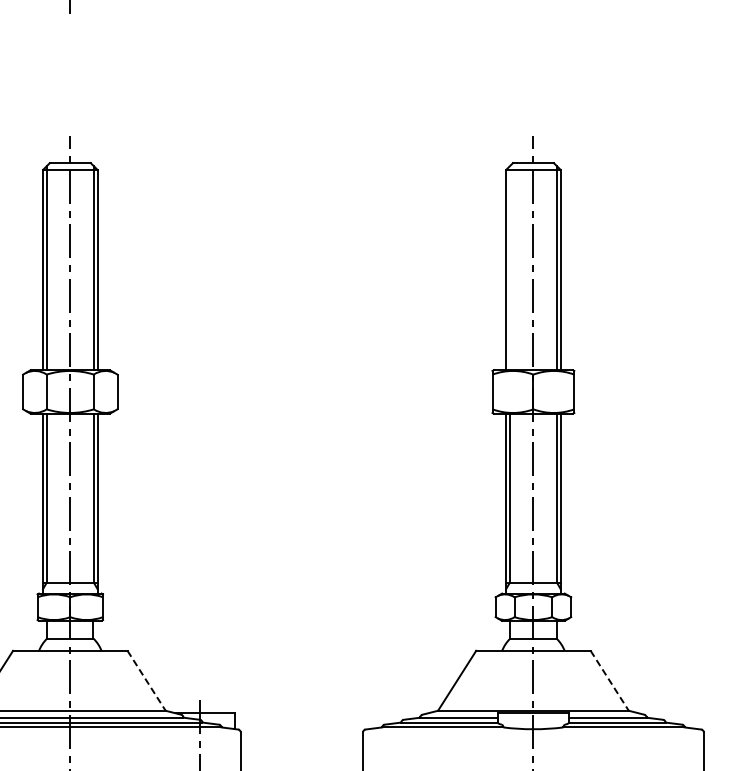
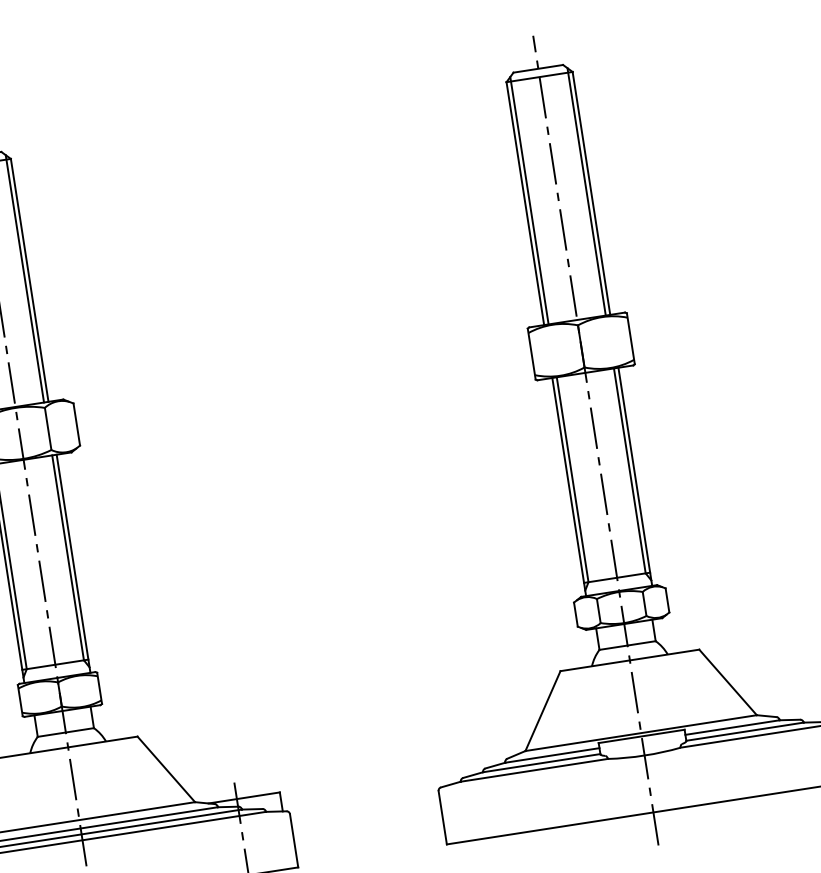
line: (509, 268) -> (529, 201), added
line: (146, 680) -> (166, 769), dashed -> solid
line: (609, 680) -> (727, 682), dashed -> solid

